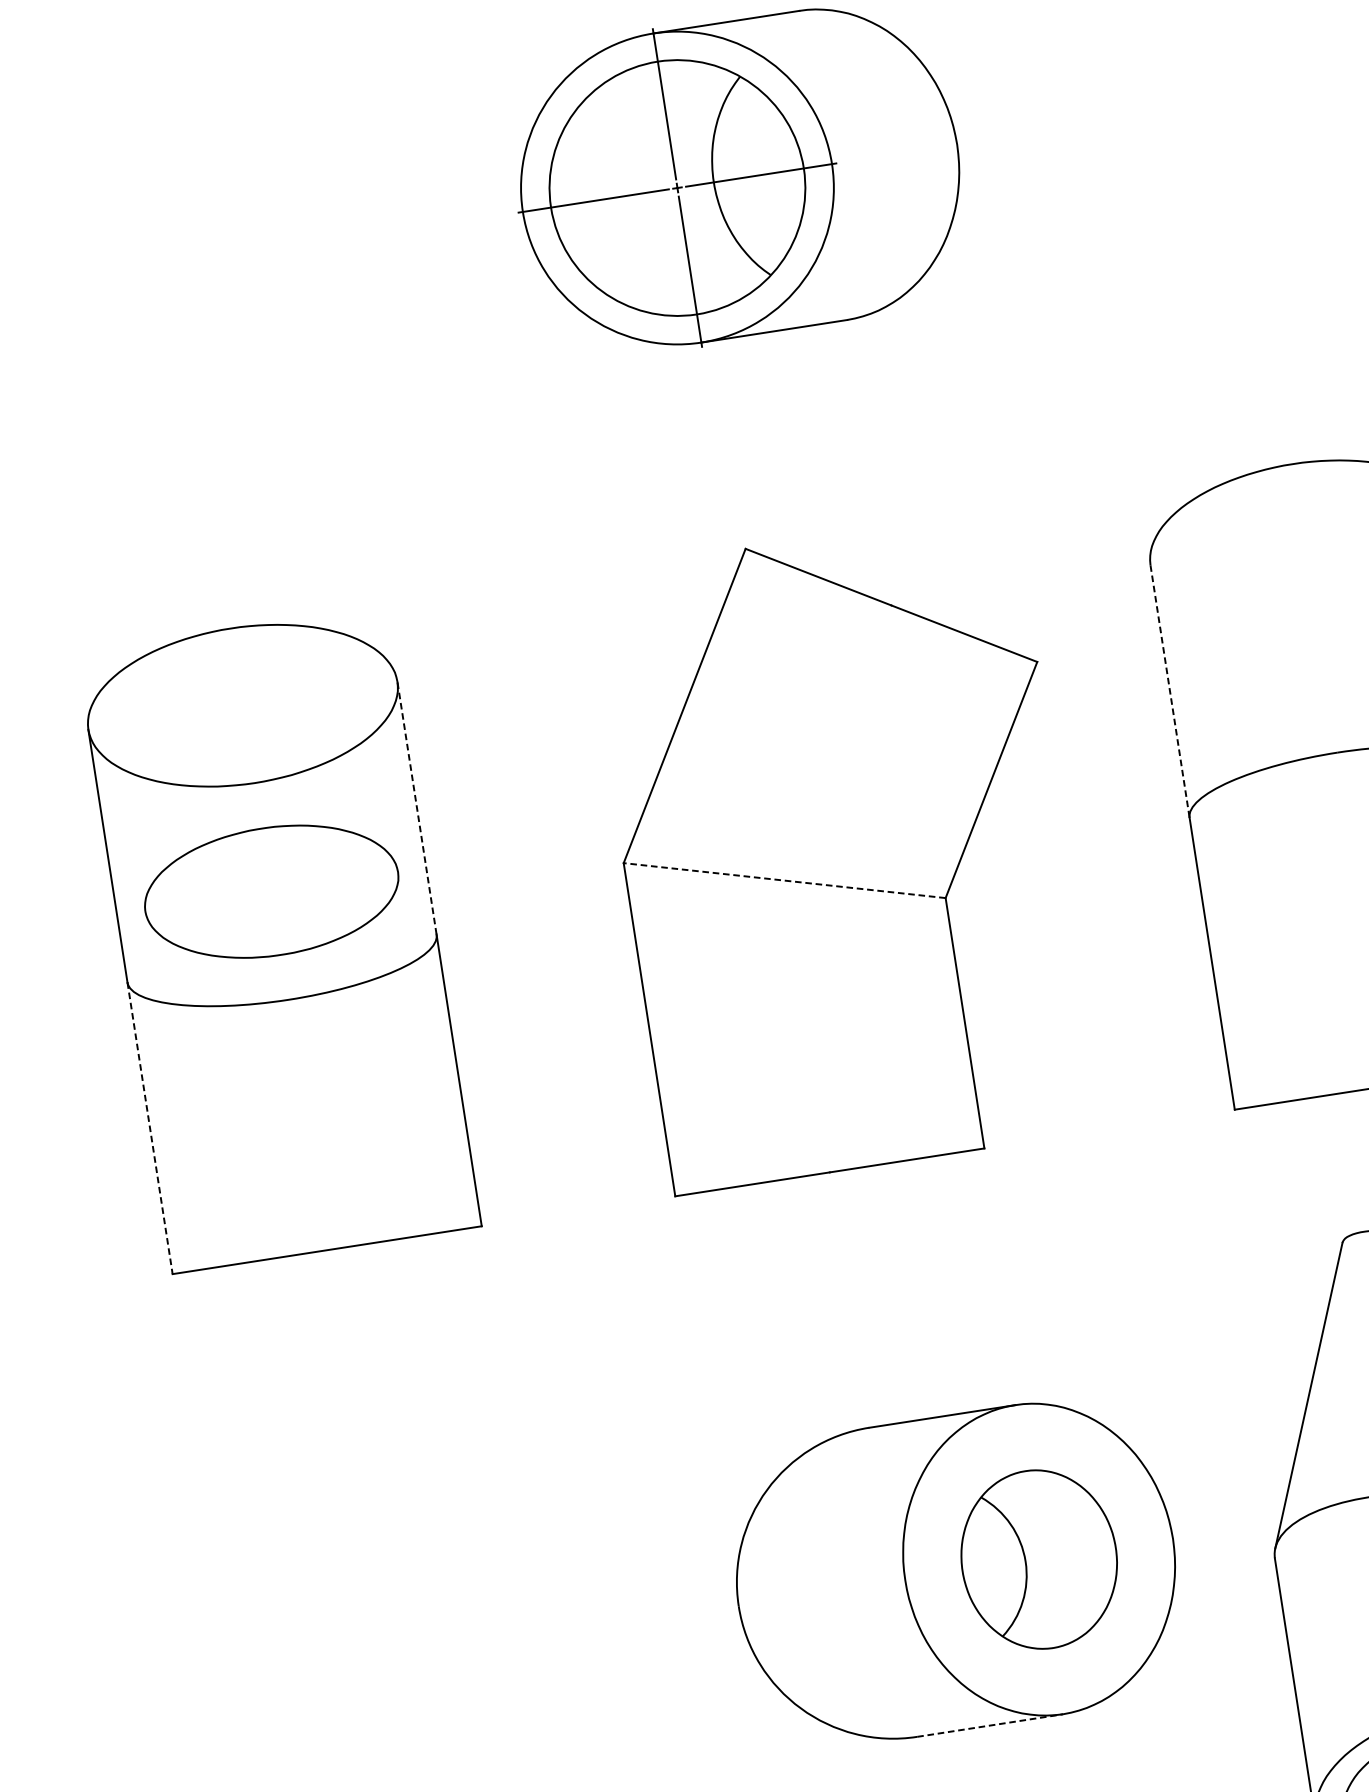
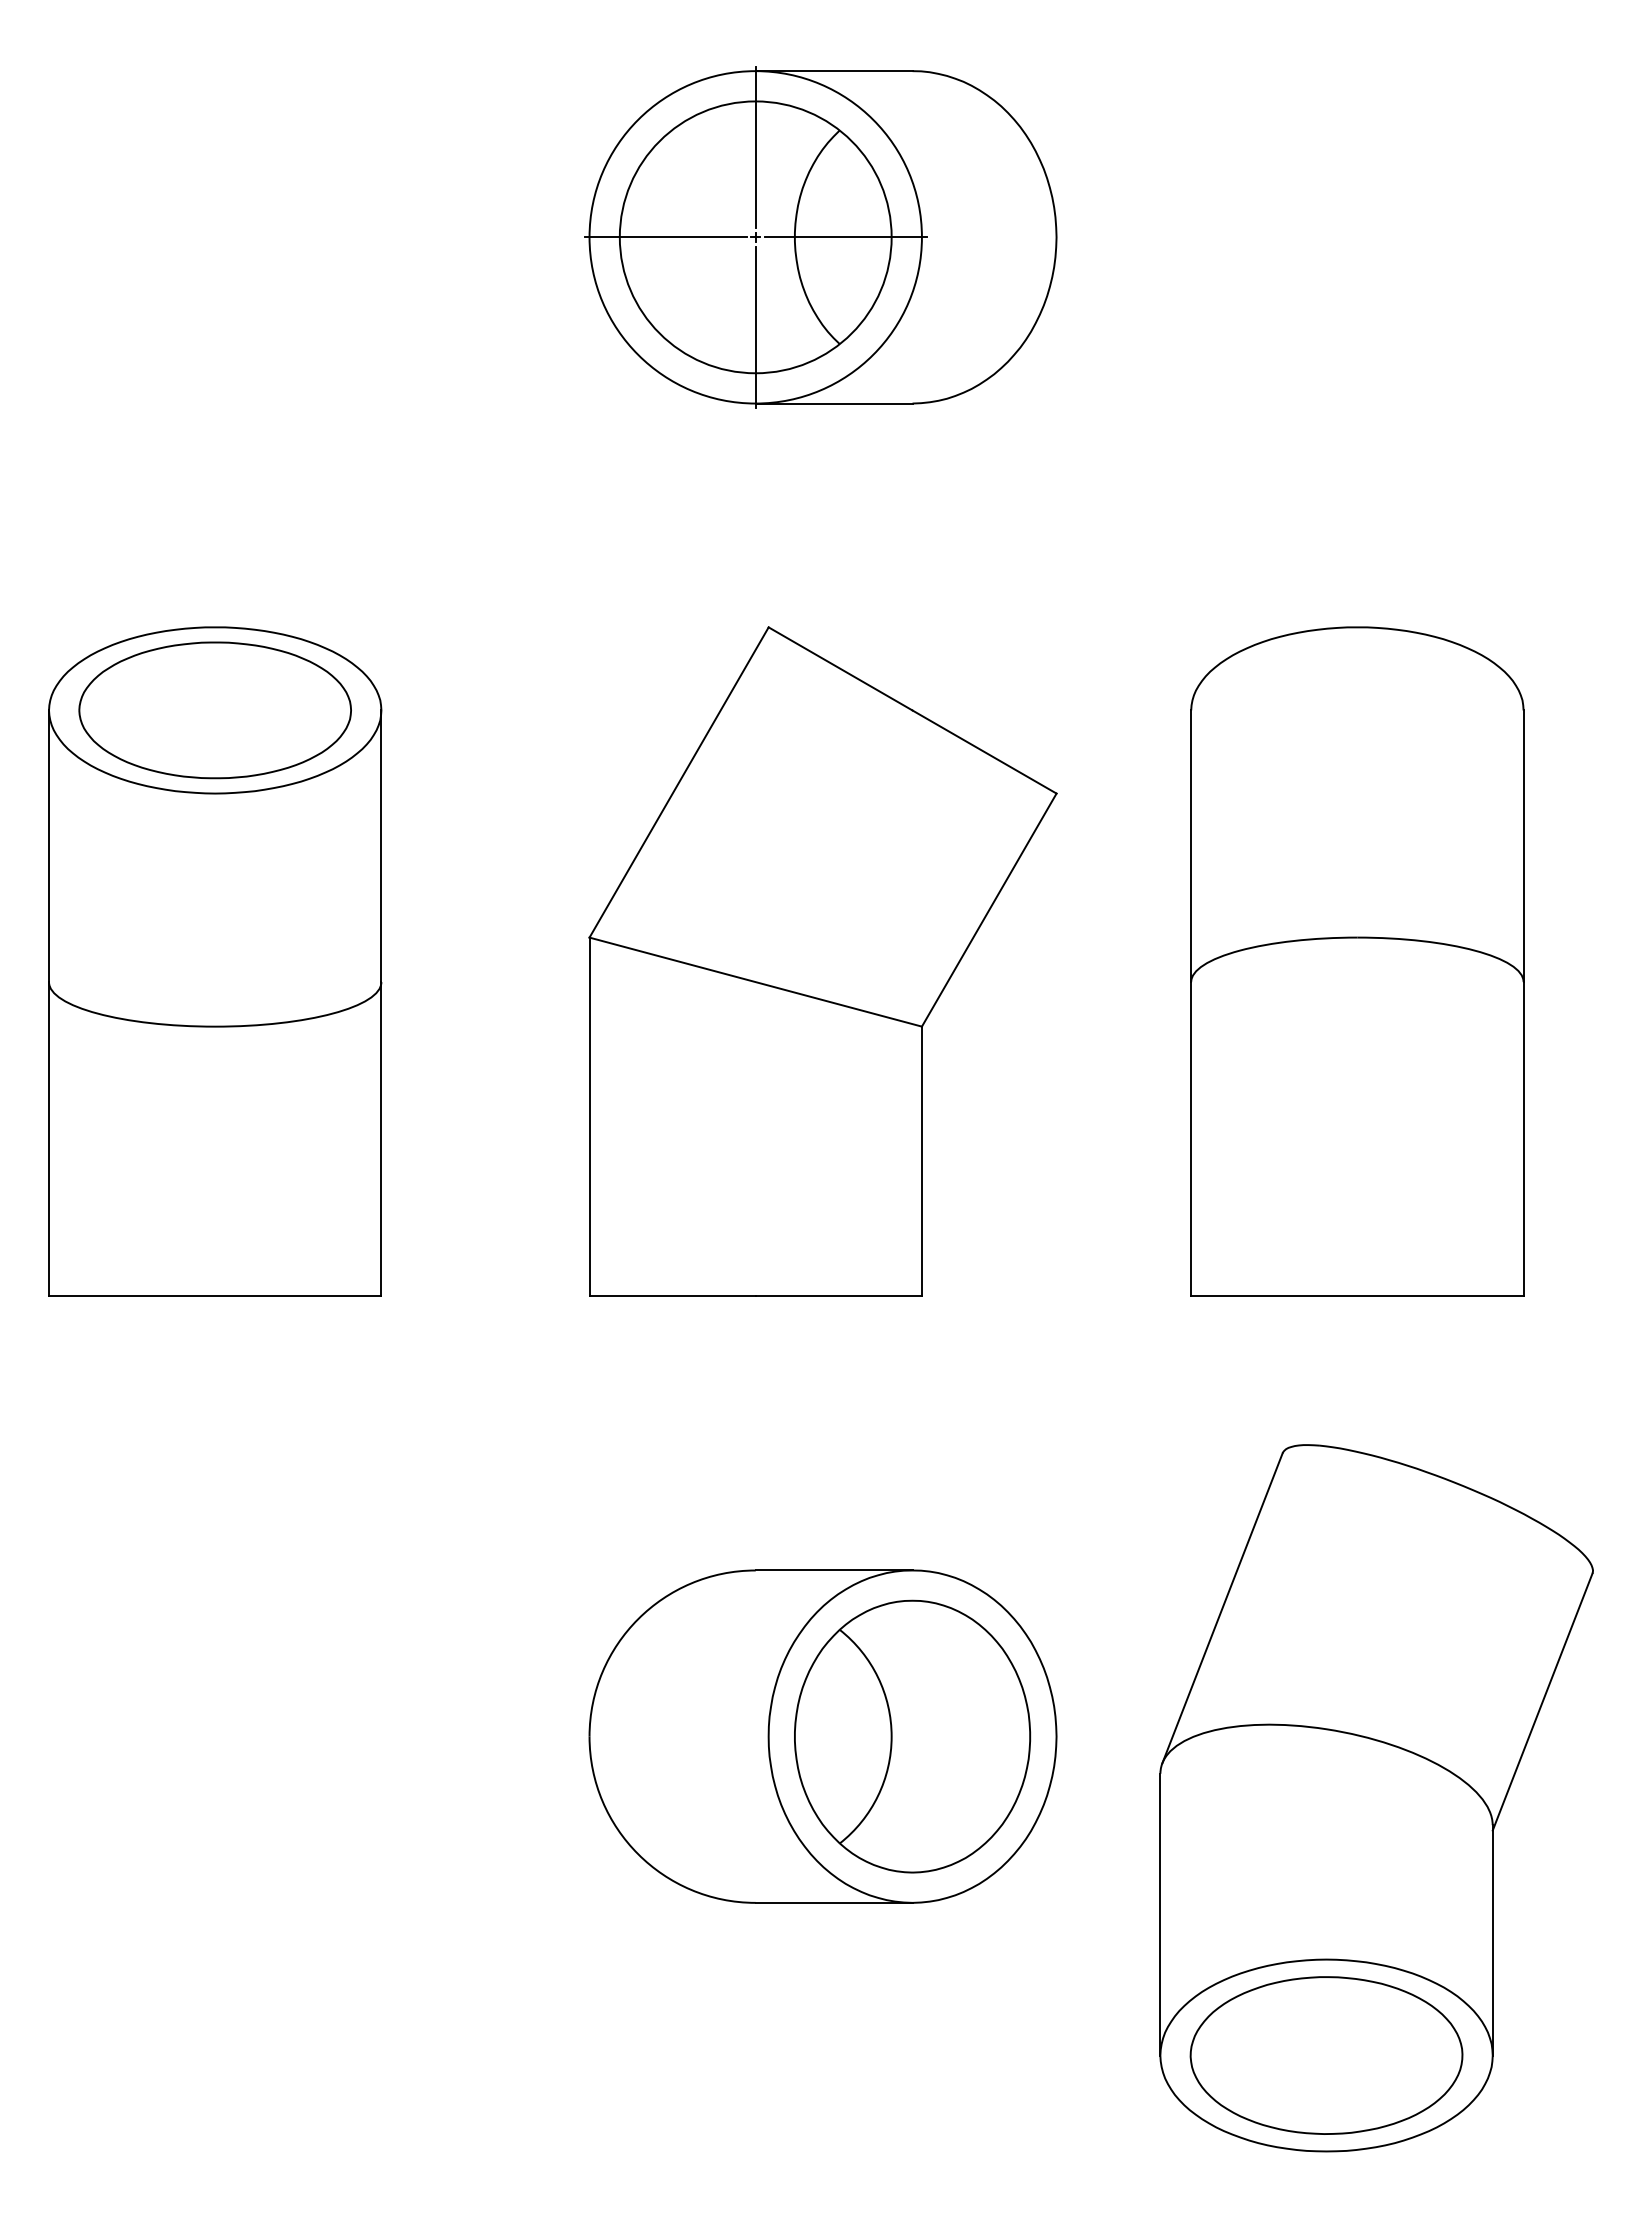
line: (1170, 691) -> (1191, 846), dashed -> solid
line: (417, 808) -> (381, 846), dashed -> solid
line: (784, 881) -> (755, 982), dashed -> solid
part: (271, 891) -> (214, 710), moved
line: (150, 1128) -> (49, 1139), dashed -> solid
part: (1039, 1559) -> (912, 1736), size x1.43
line: (990, 1725) -> (834, 1902), dashed -> solid

